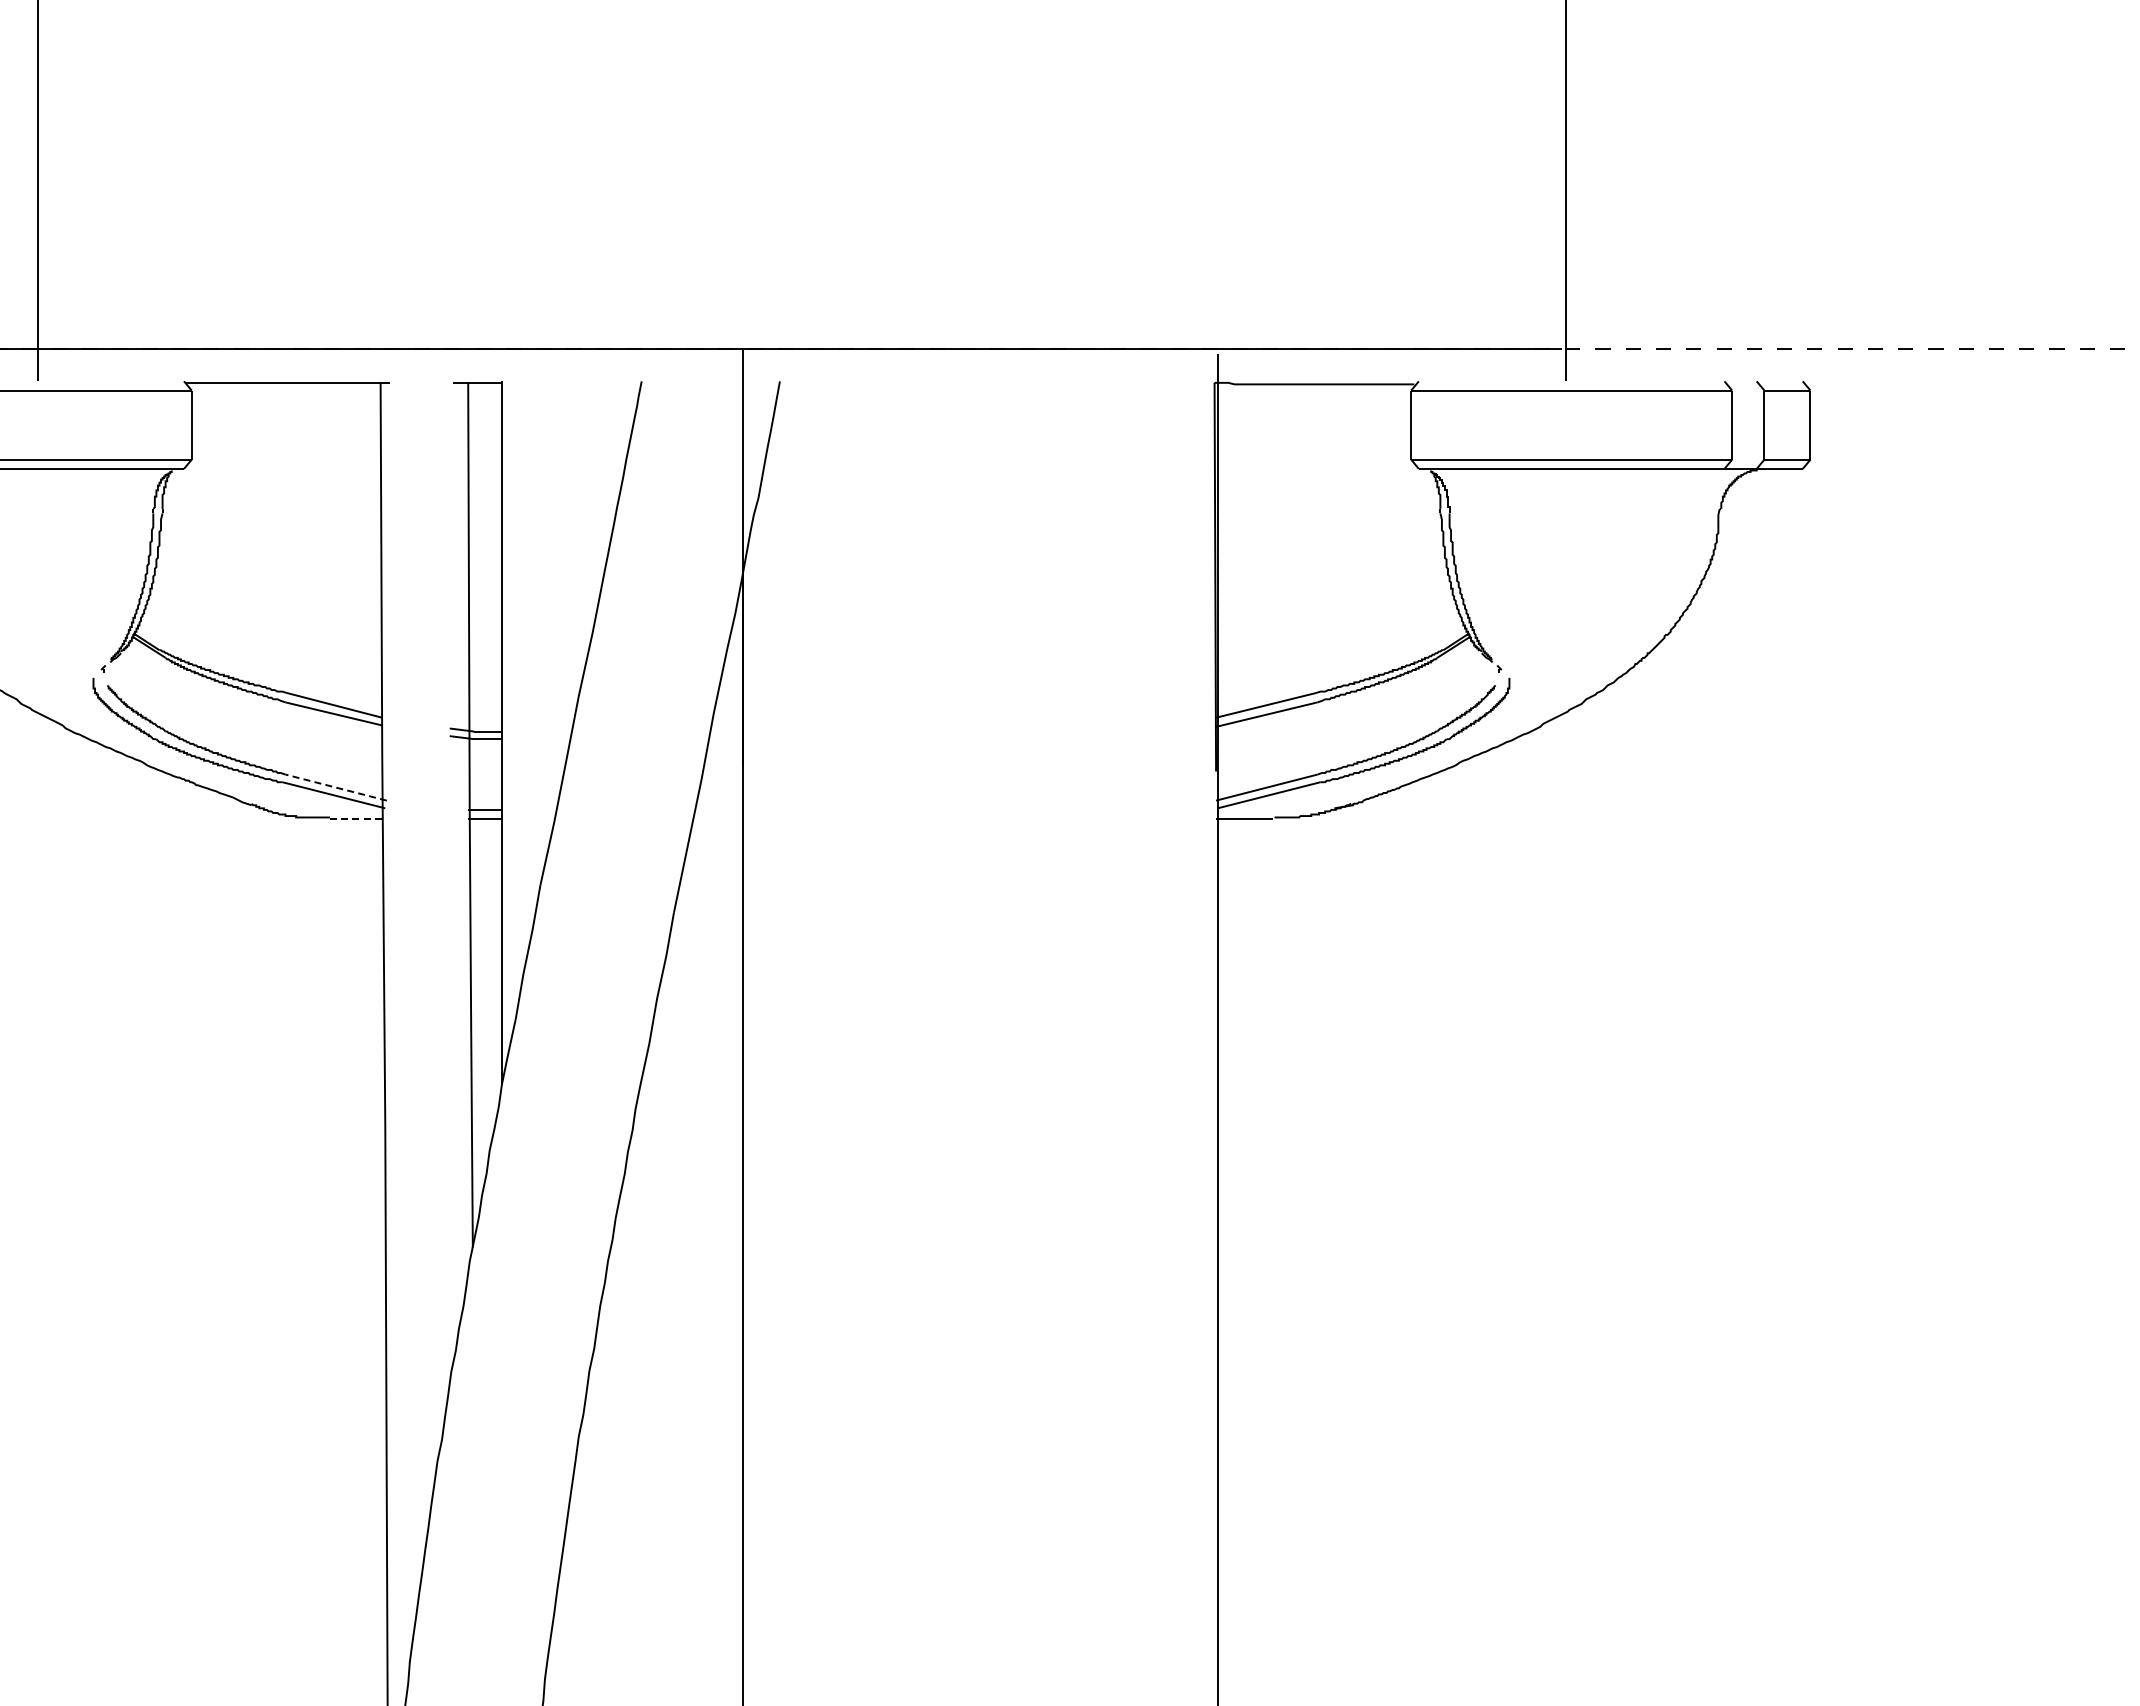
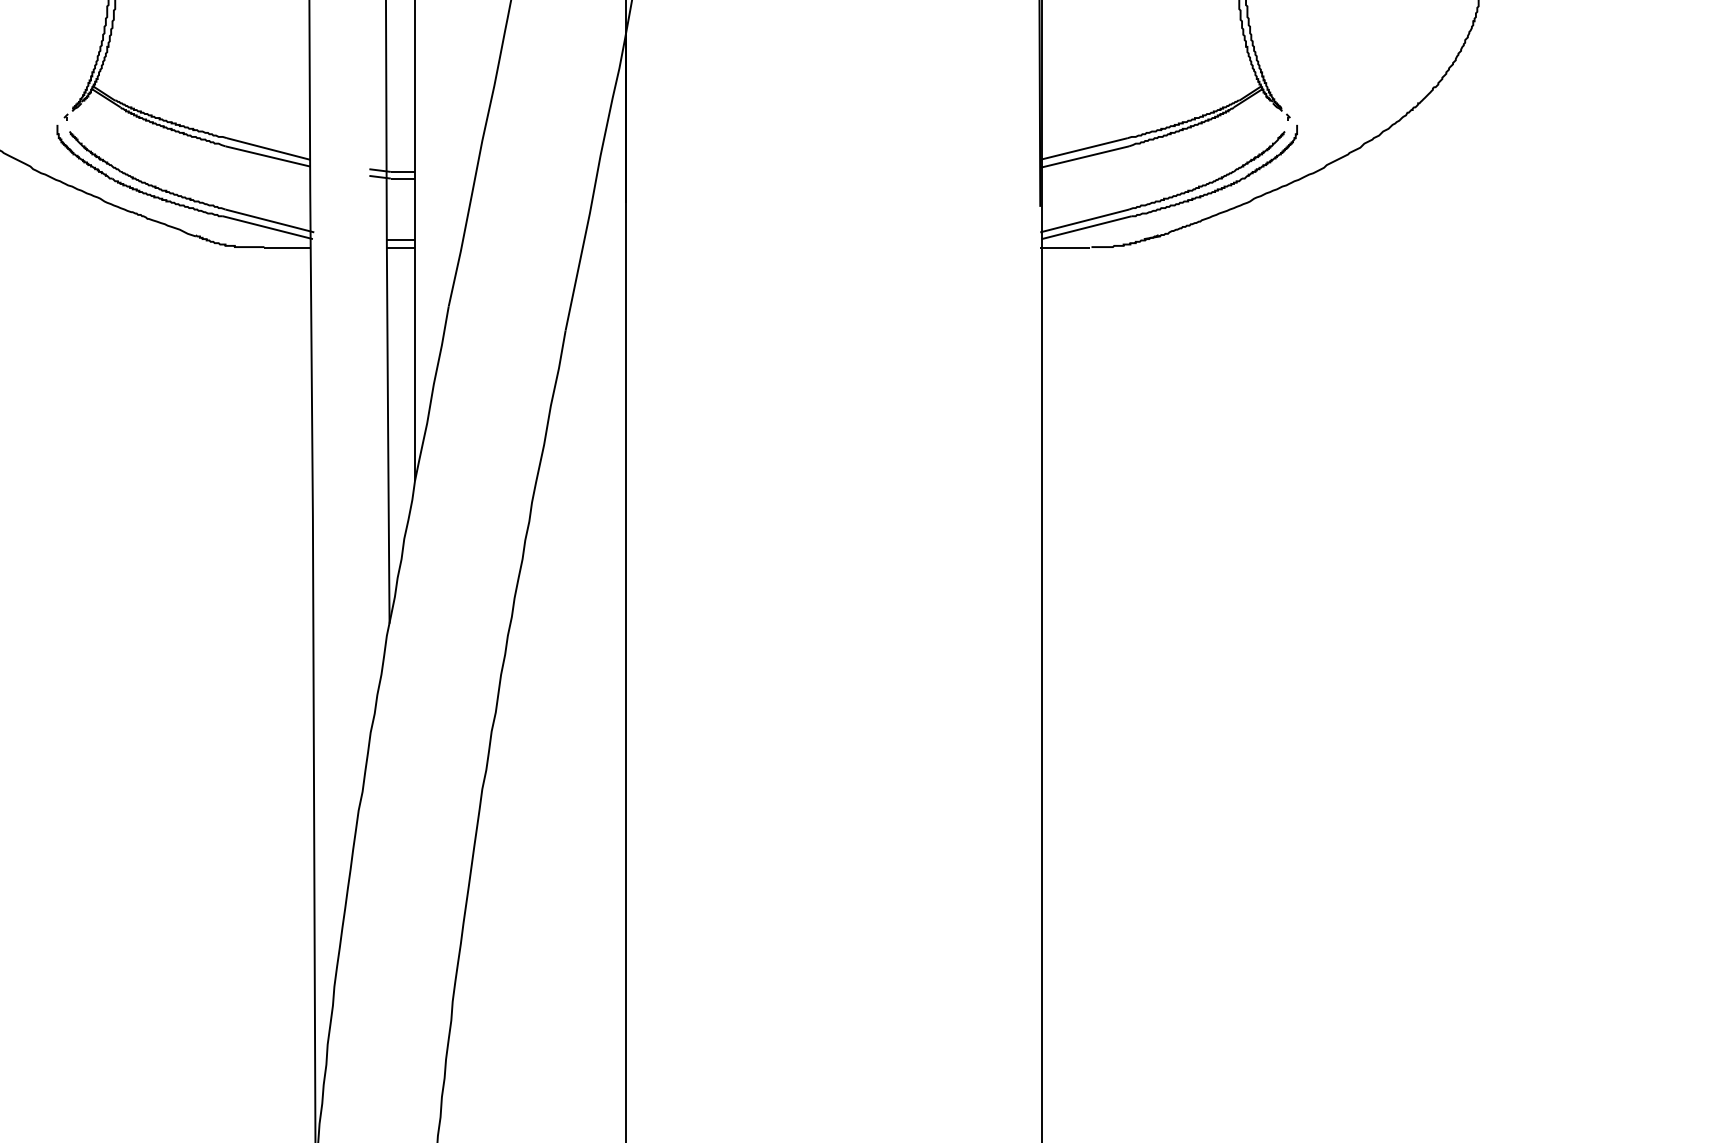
line: (335, 787) -> (269, 220), dashed -> solid
line: (356, 819) -> (287, 248), dashed -> solid

